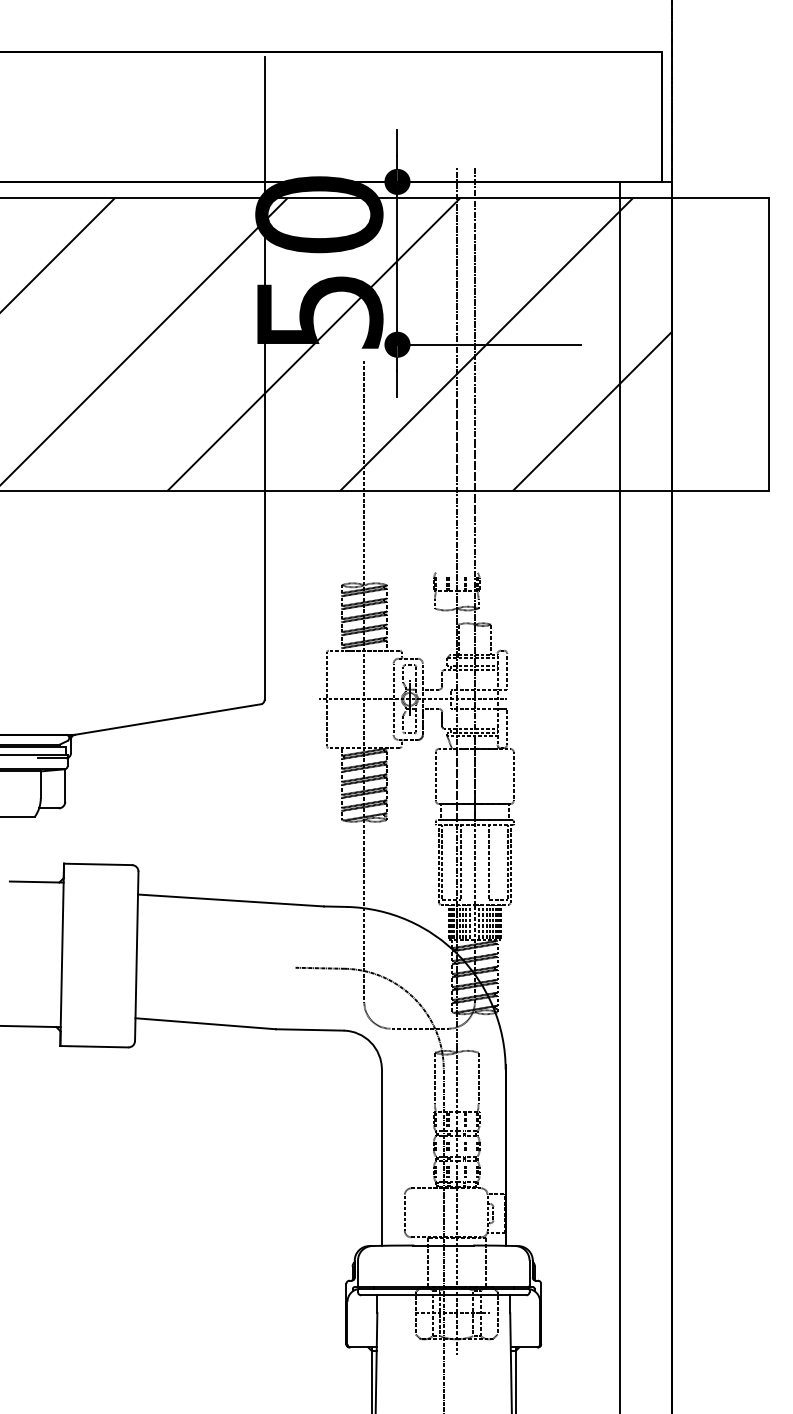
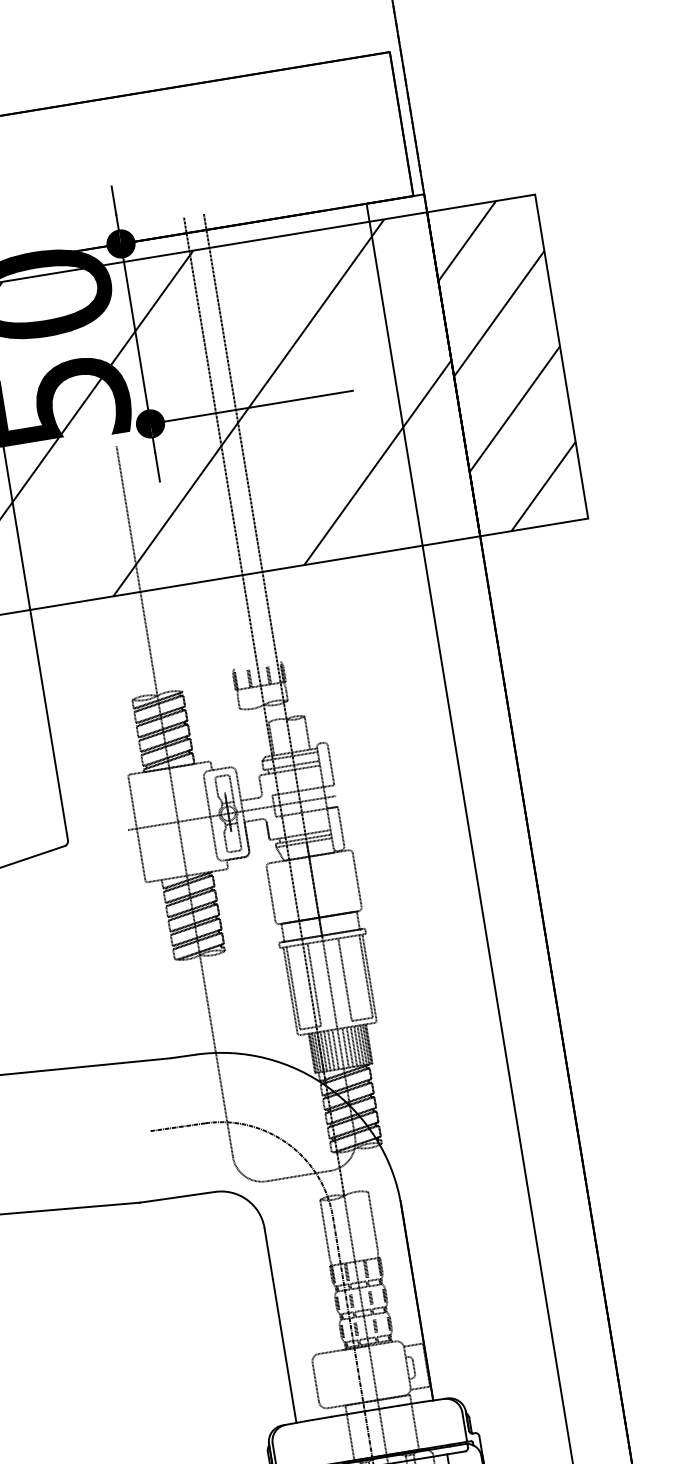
hatch: (720, 344) -> (507, 365), added

